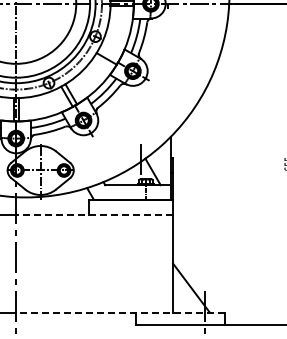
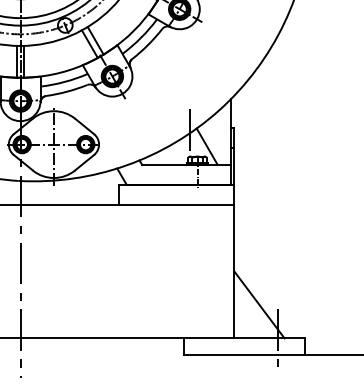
line: (94, 214) -> (127, 204), dashed -> solid
line: (119, 312) -> (161, 338), dashed -> solid

